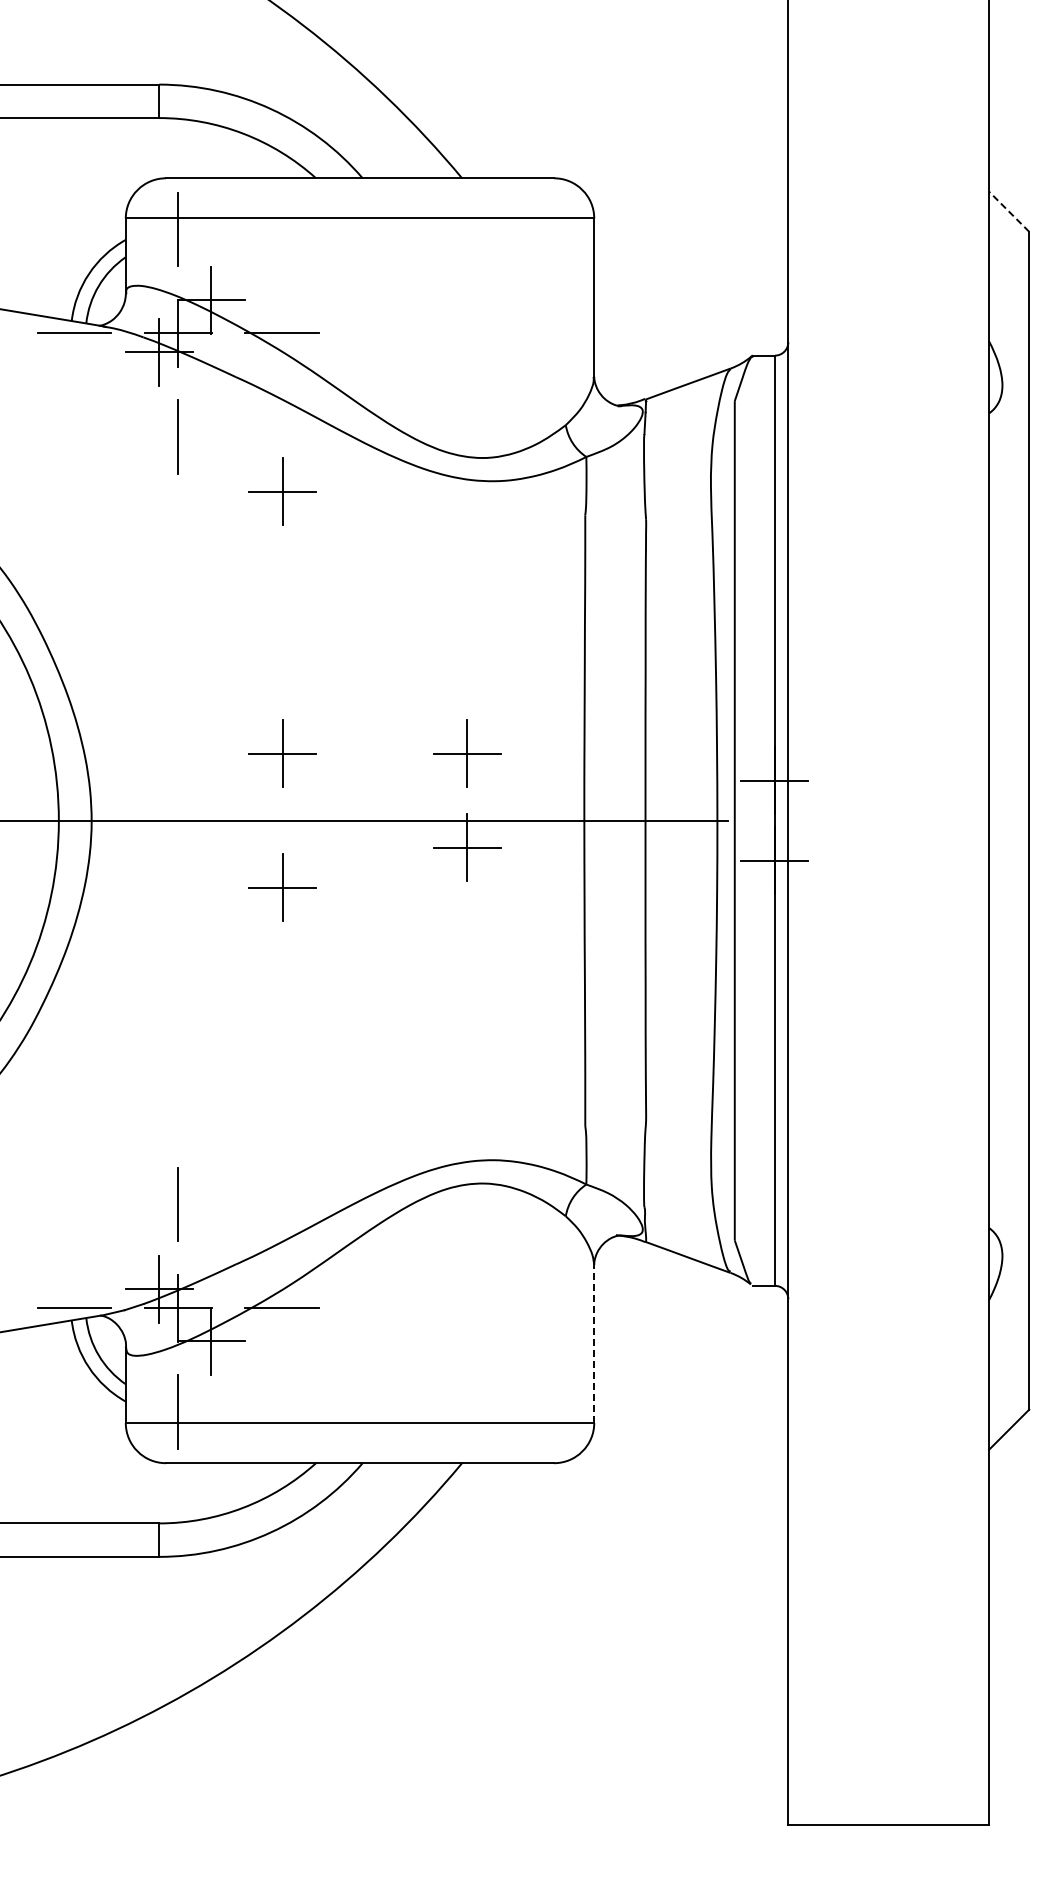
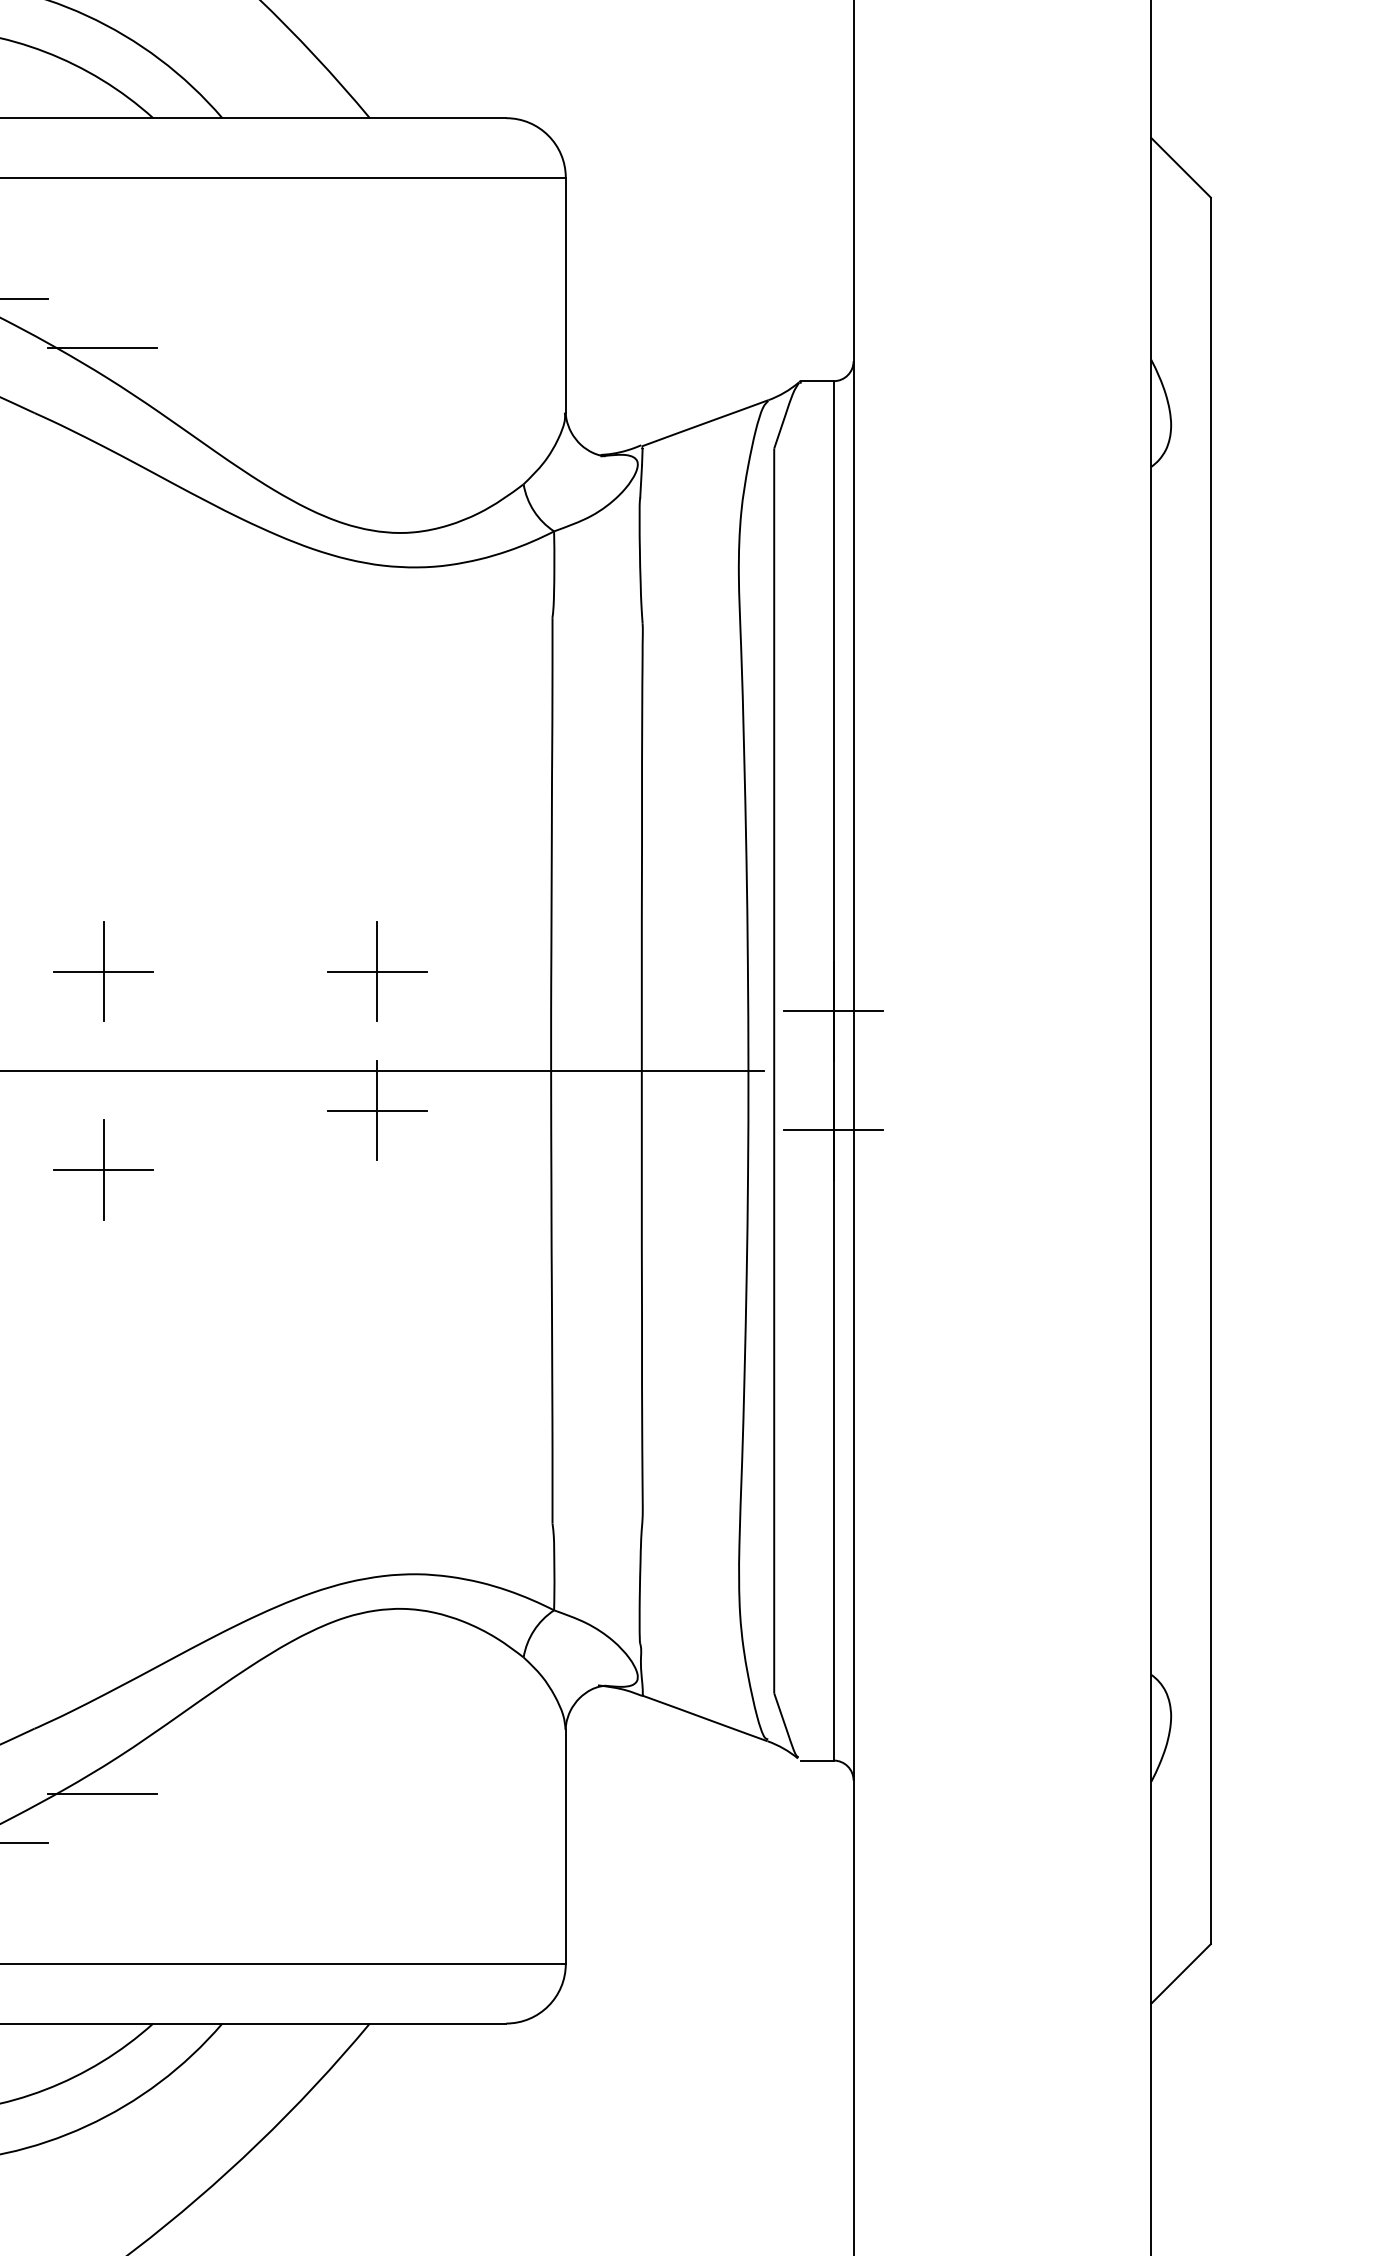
line: (1008, 211) -> (1180, 167), dashed -> solid
part: (282, 491) -> (103, 582), removed
line: (594, 1344) -> (566, 1847), dashed -> solid

